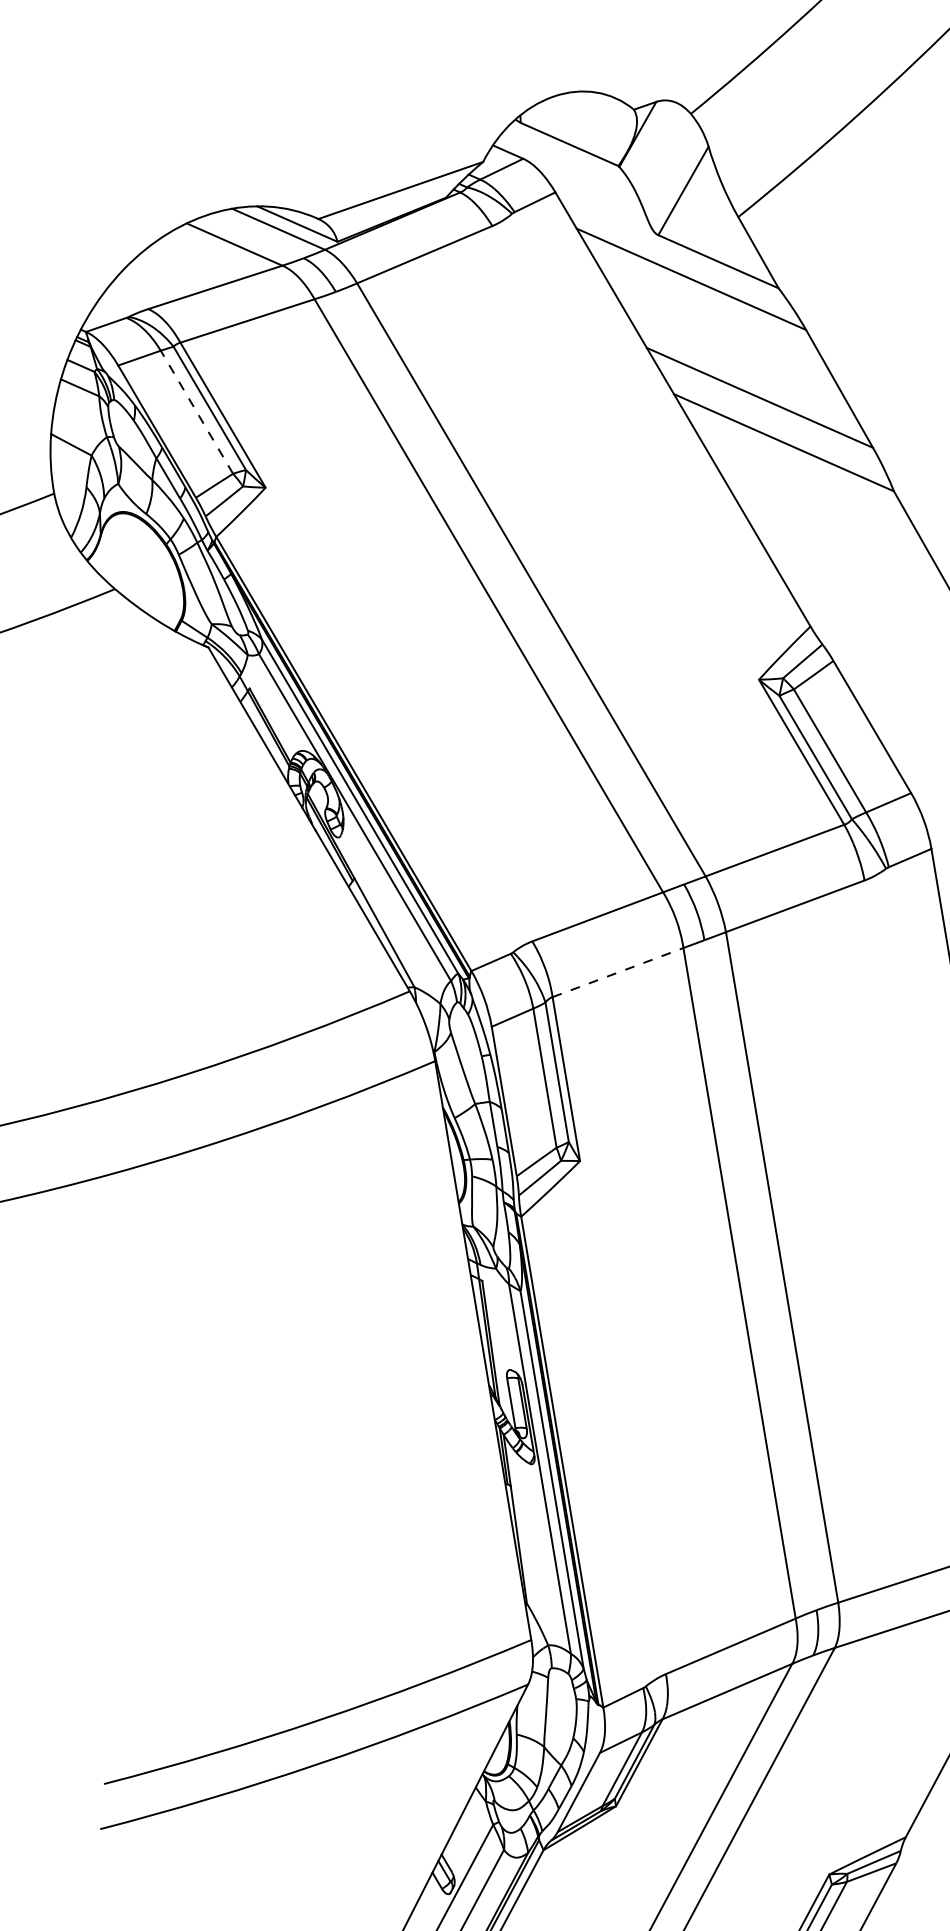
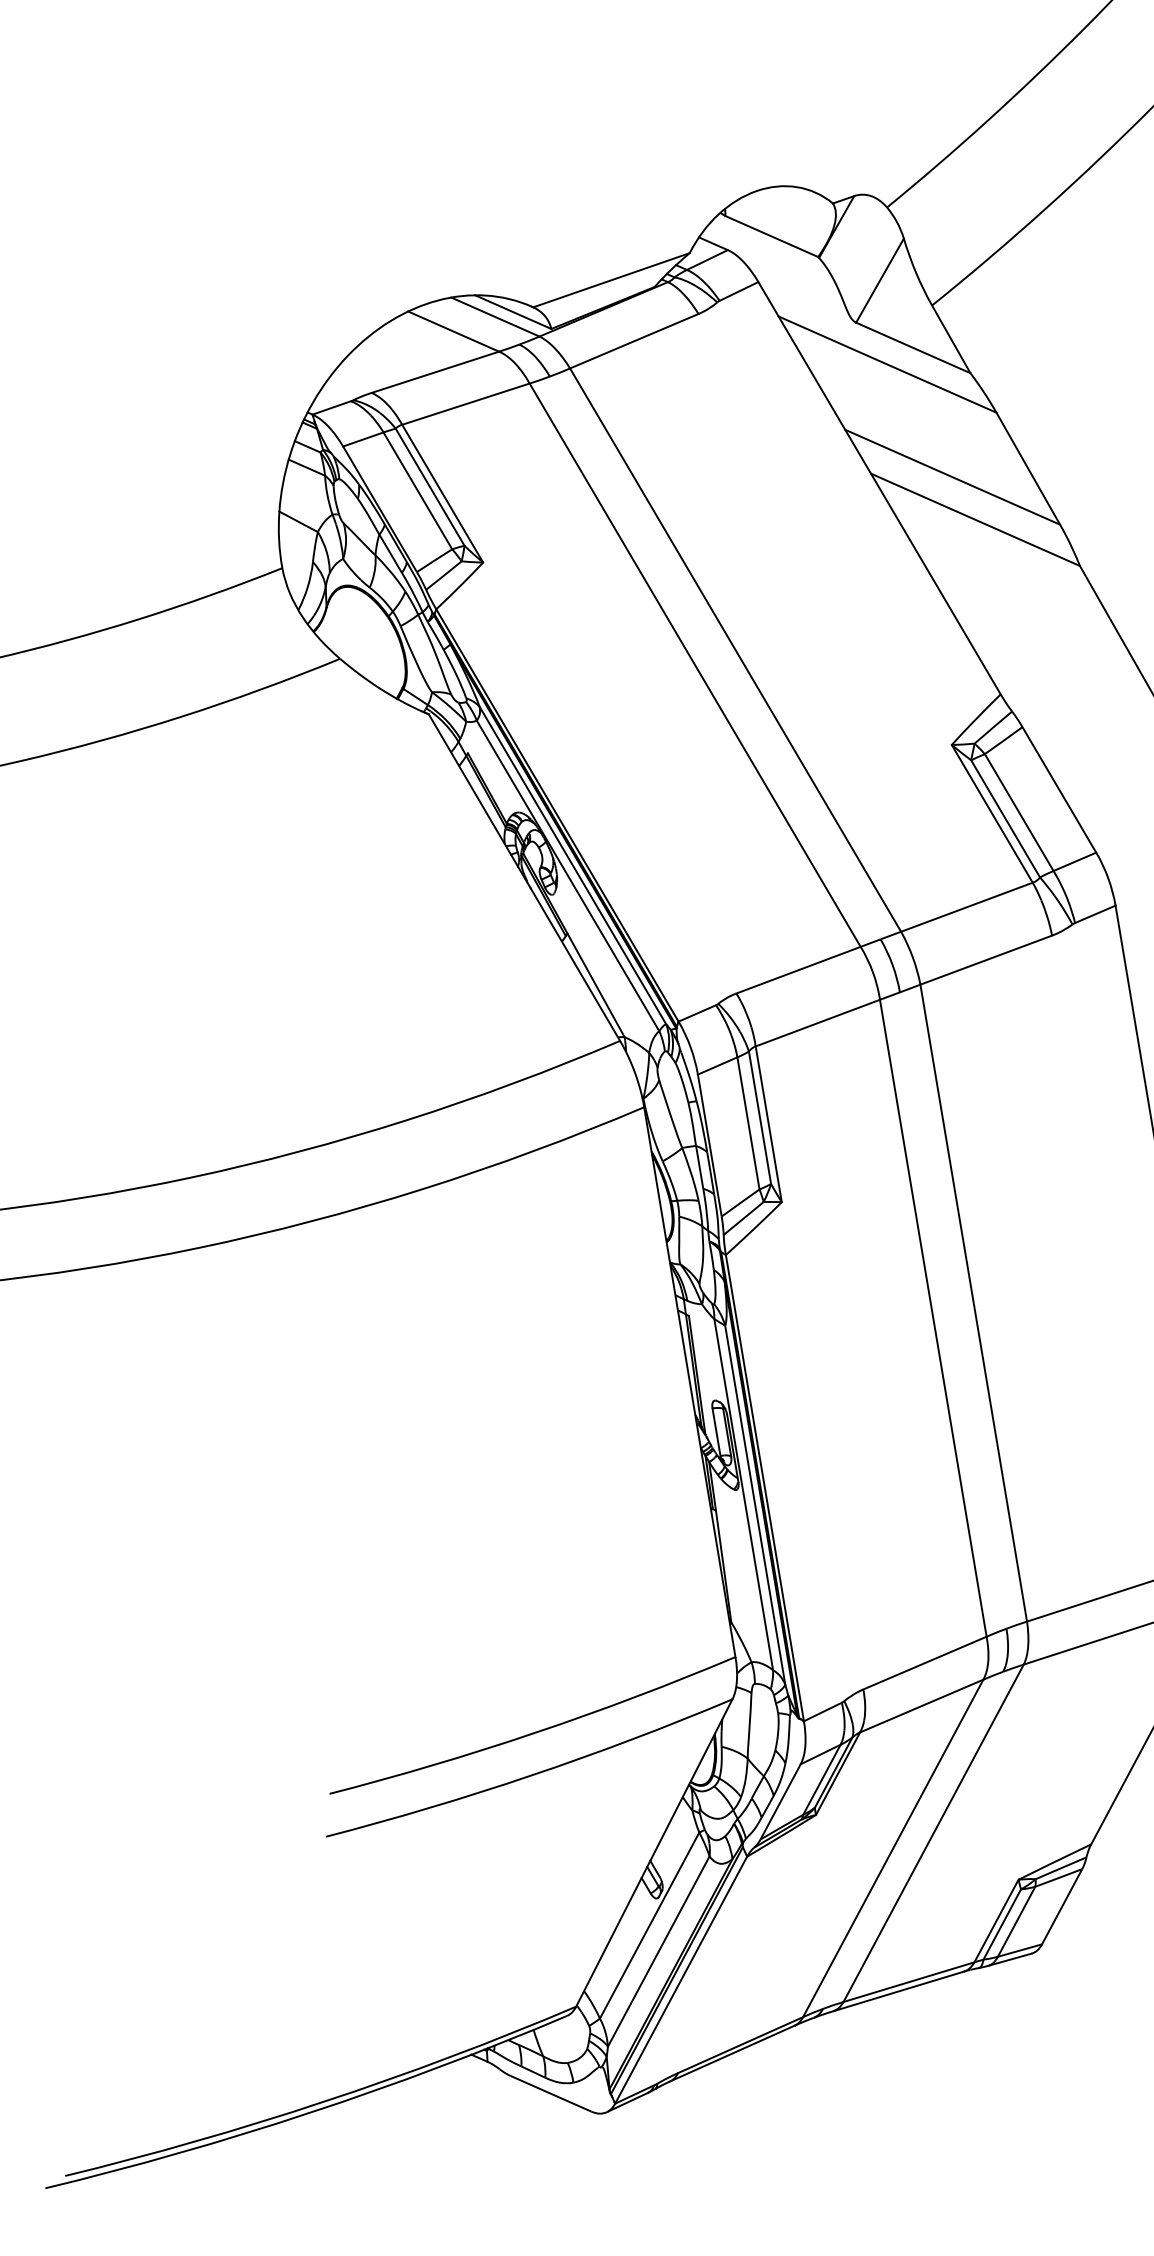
line: (196, 411) -> (417, 490), dashed -> solid
line: (618, 971) -> (818, 1022), dashed -> solid

